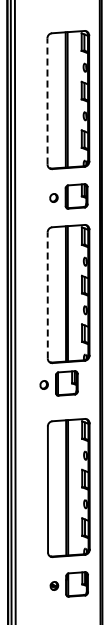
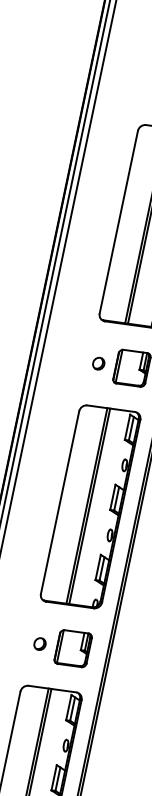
line: (47, 101) -> (118, 222), dashed -> solid
line: (47, 294) -> (60, 501), dashed -> solid
part: (58, 383) -> (61, 646), moved

